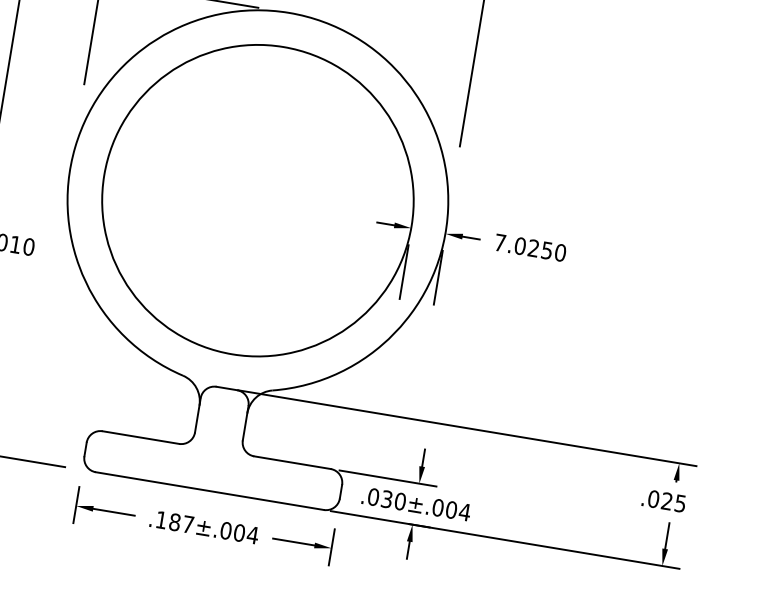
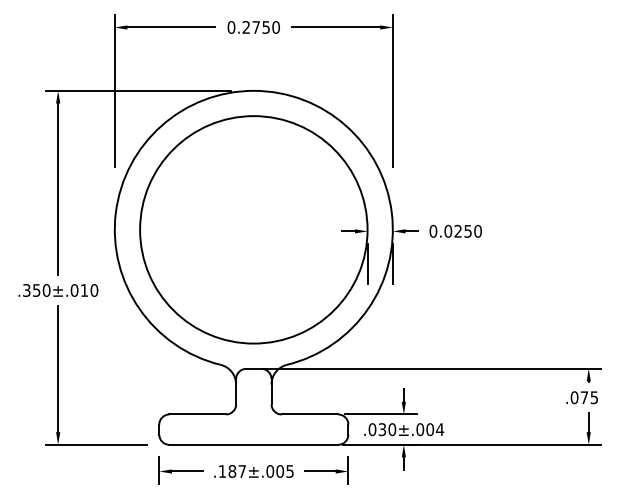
text: (500, 241) -> (433, 230), 7.0250 -> 0.0250
text: (667, 501) -> (584, 397), .025 -> .075
text: (253, 535) -> (290, 471), .187±.004 -> .187±.005

